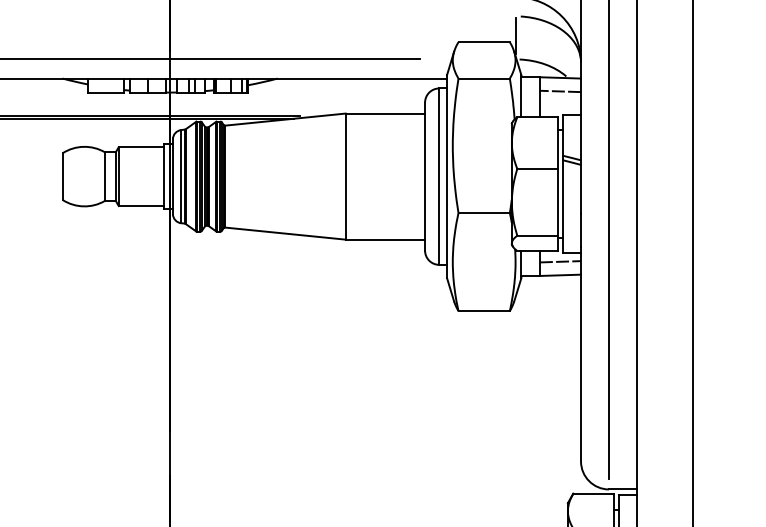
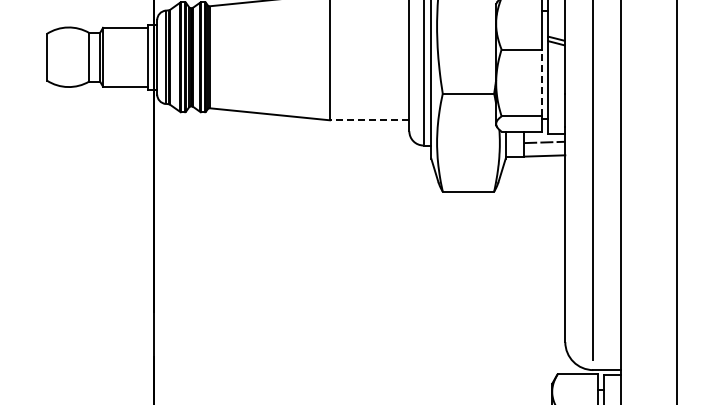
line: (557, 201) -> (541, 82), solid -> dashed
line: (385, 239) -> (369, 120), solid -> dashed

